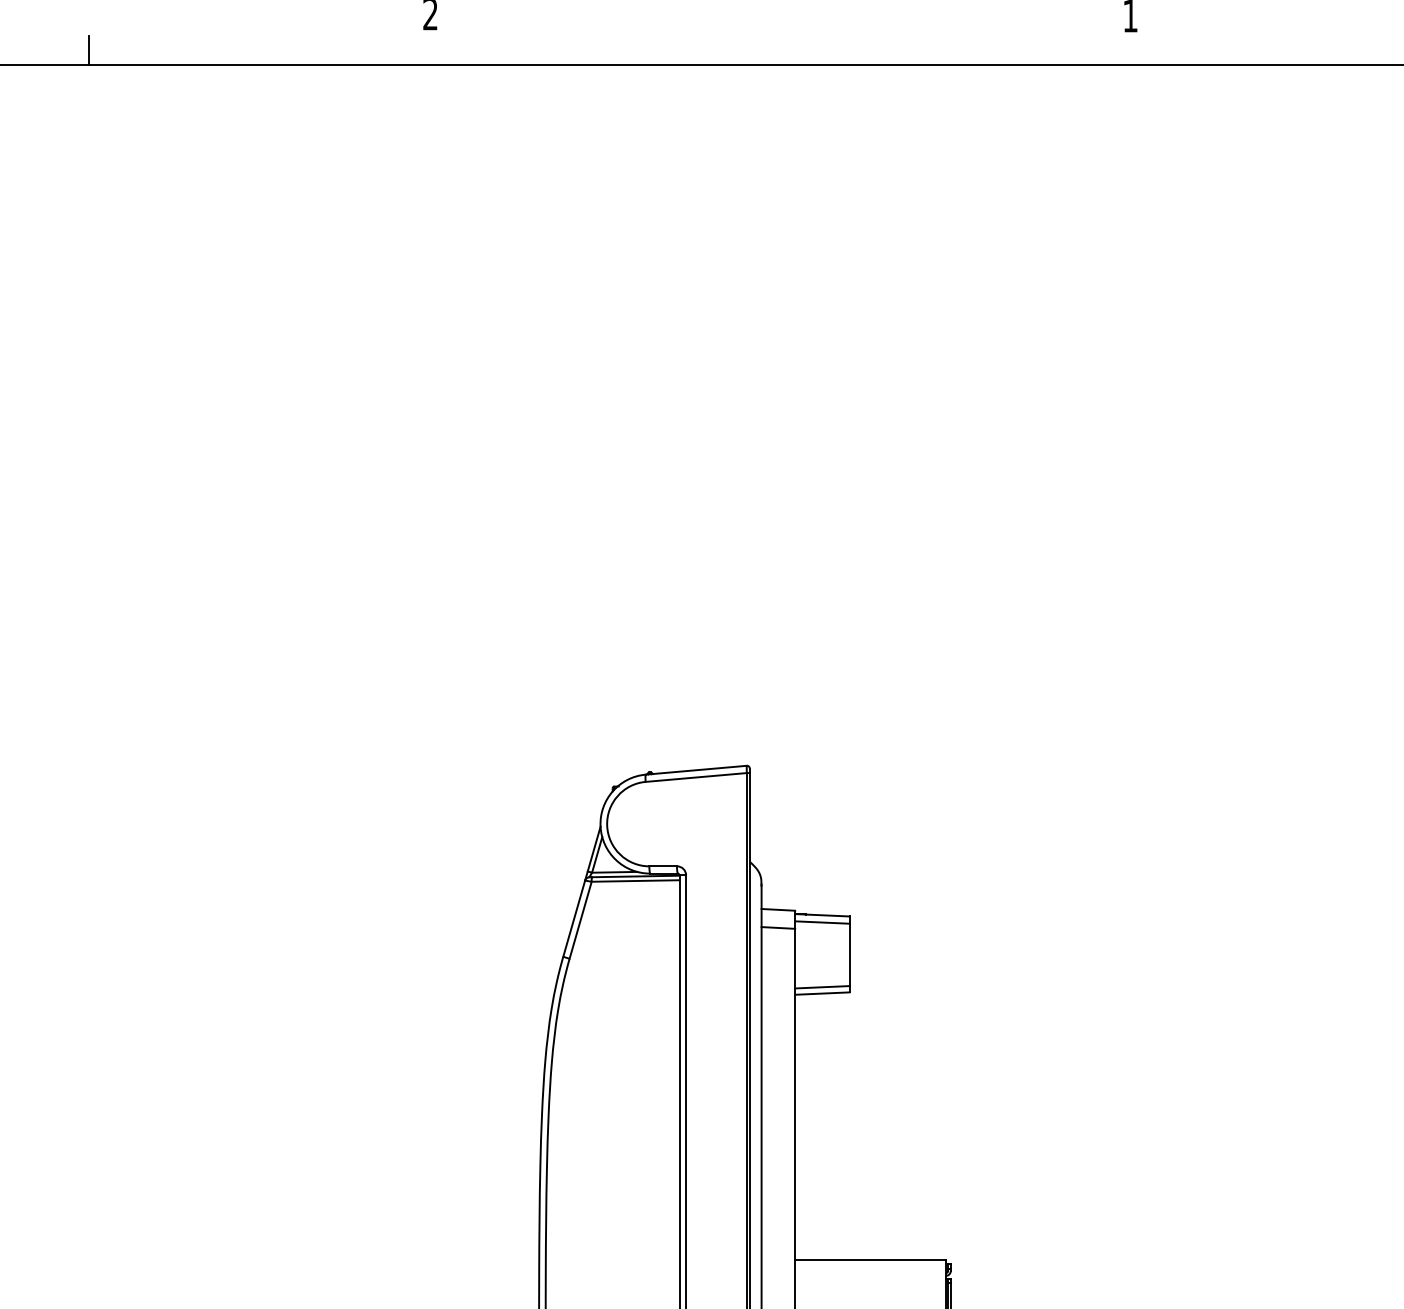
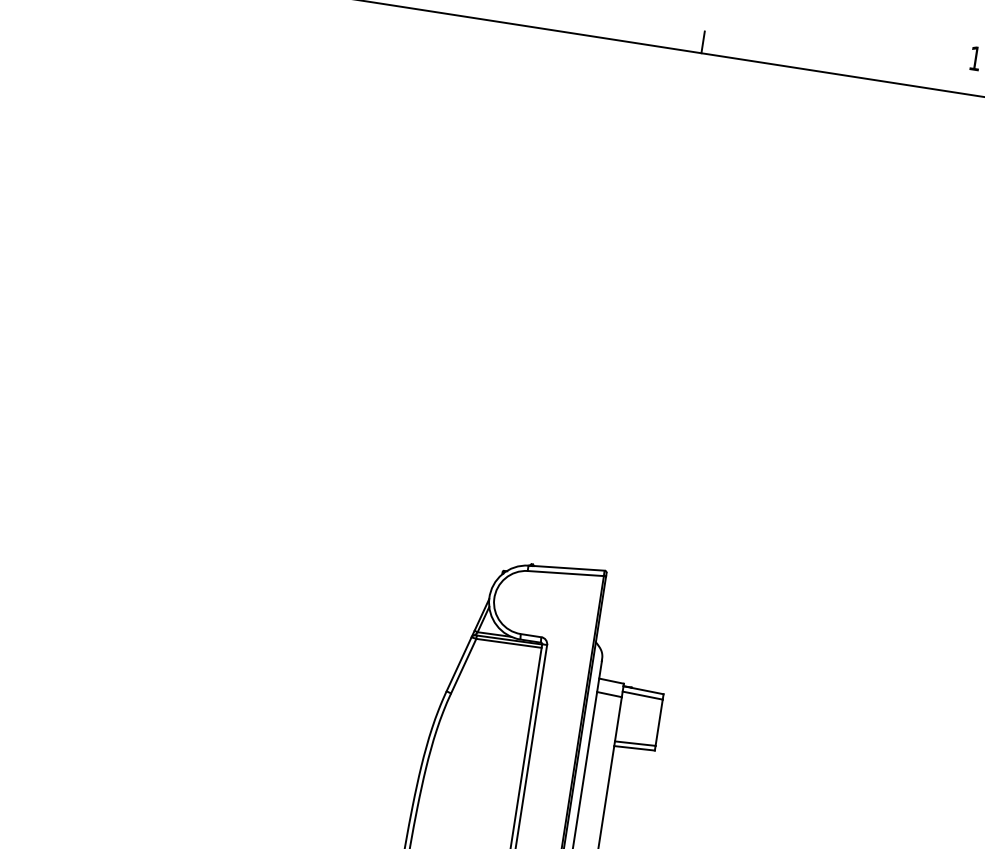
line: (768, 49) -> (703, 41), added

